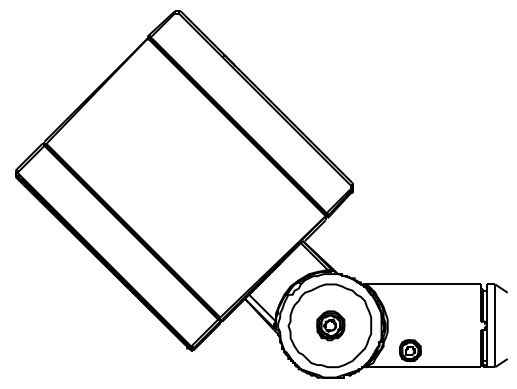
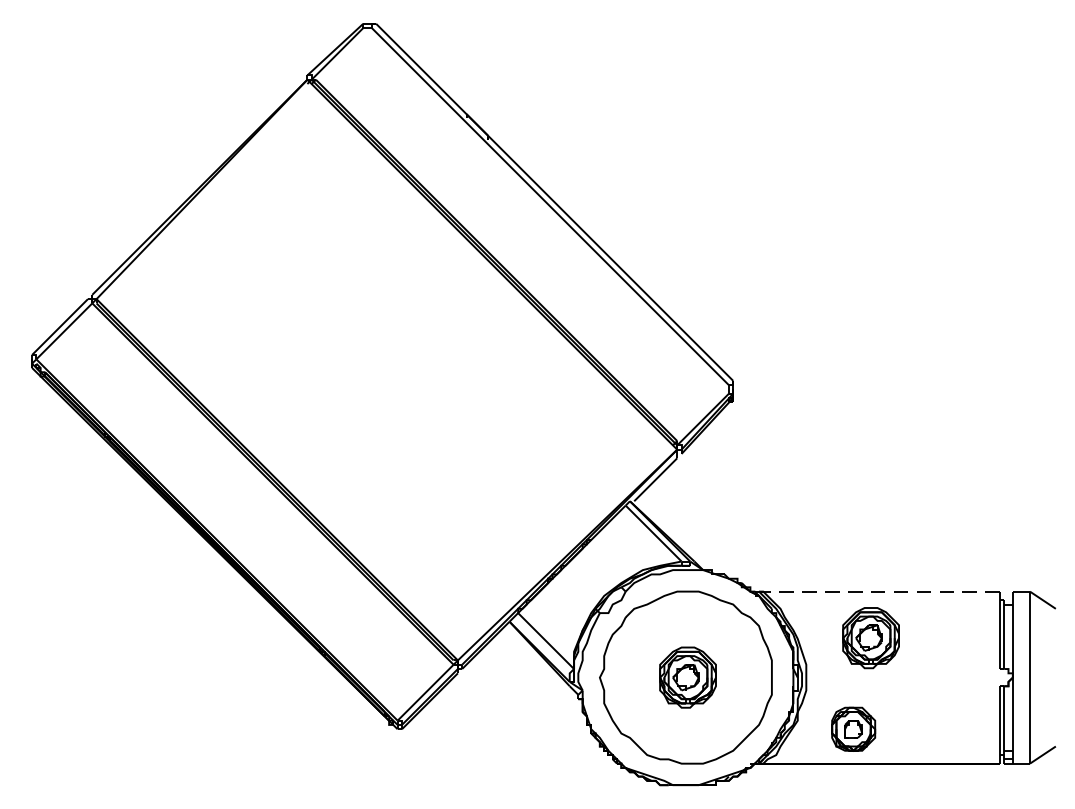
line: (422, 284) -> (878, 591), solid -> dashed
part: (418, 306) -> (870, 637), added

